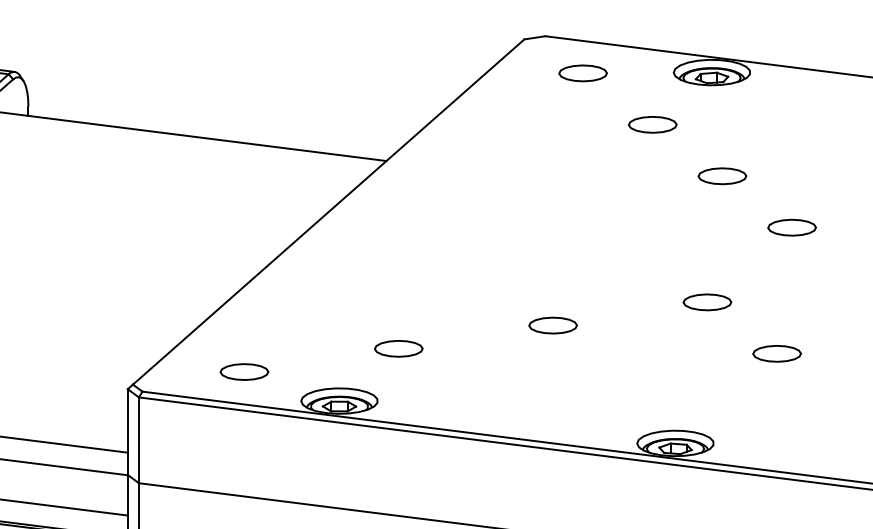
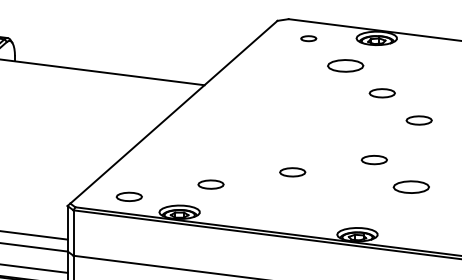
part: (582, 72) -> (308, 38), size x0.6
part: (650, 125) -> (344, 66), size x1.4
part: (775, 354) -> (410, 187), size x1.4

